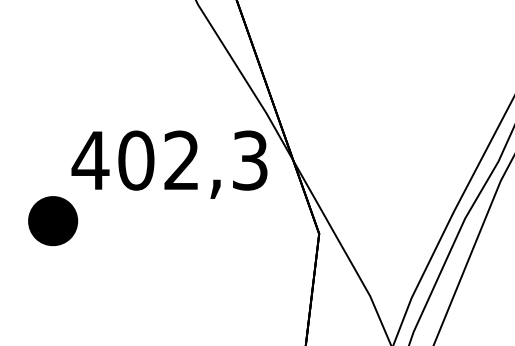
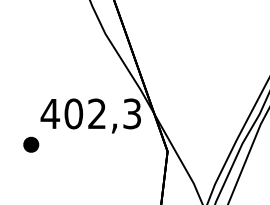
part: (53, 220) -> (31, 144), size x0.62

